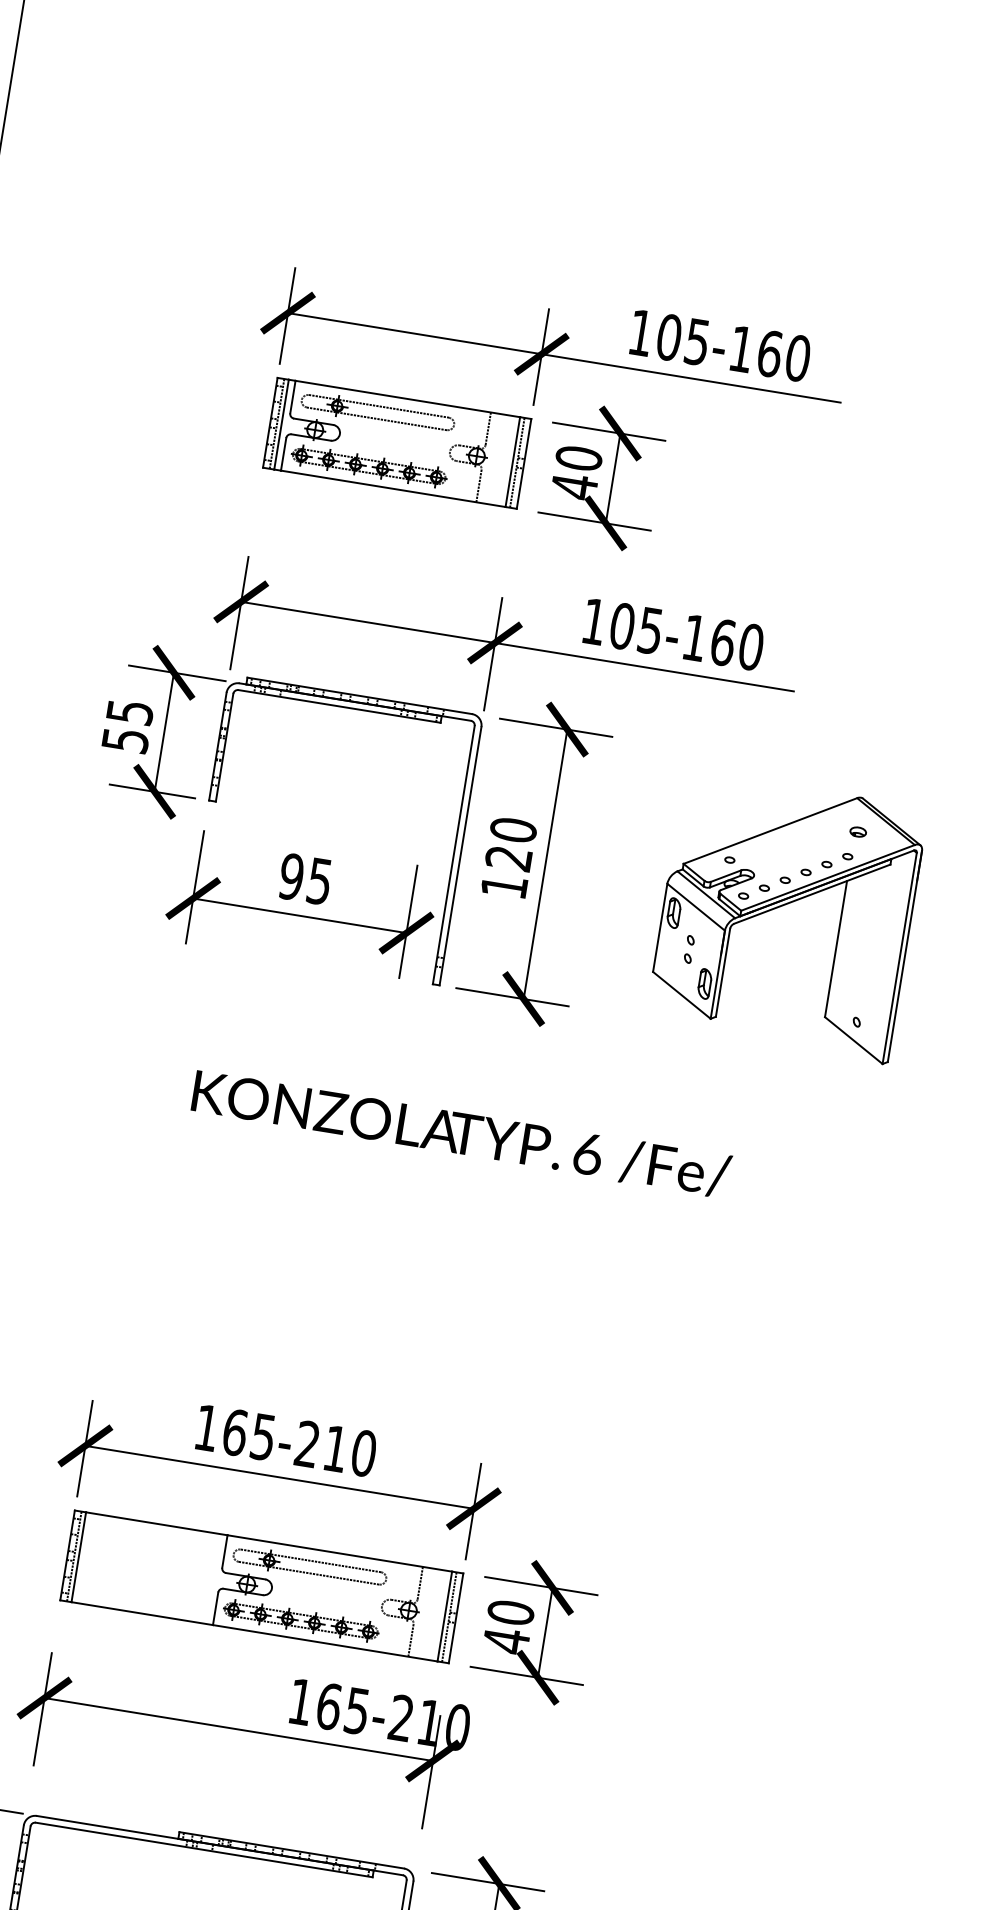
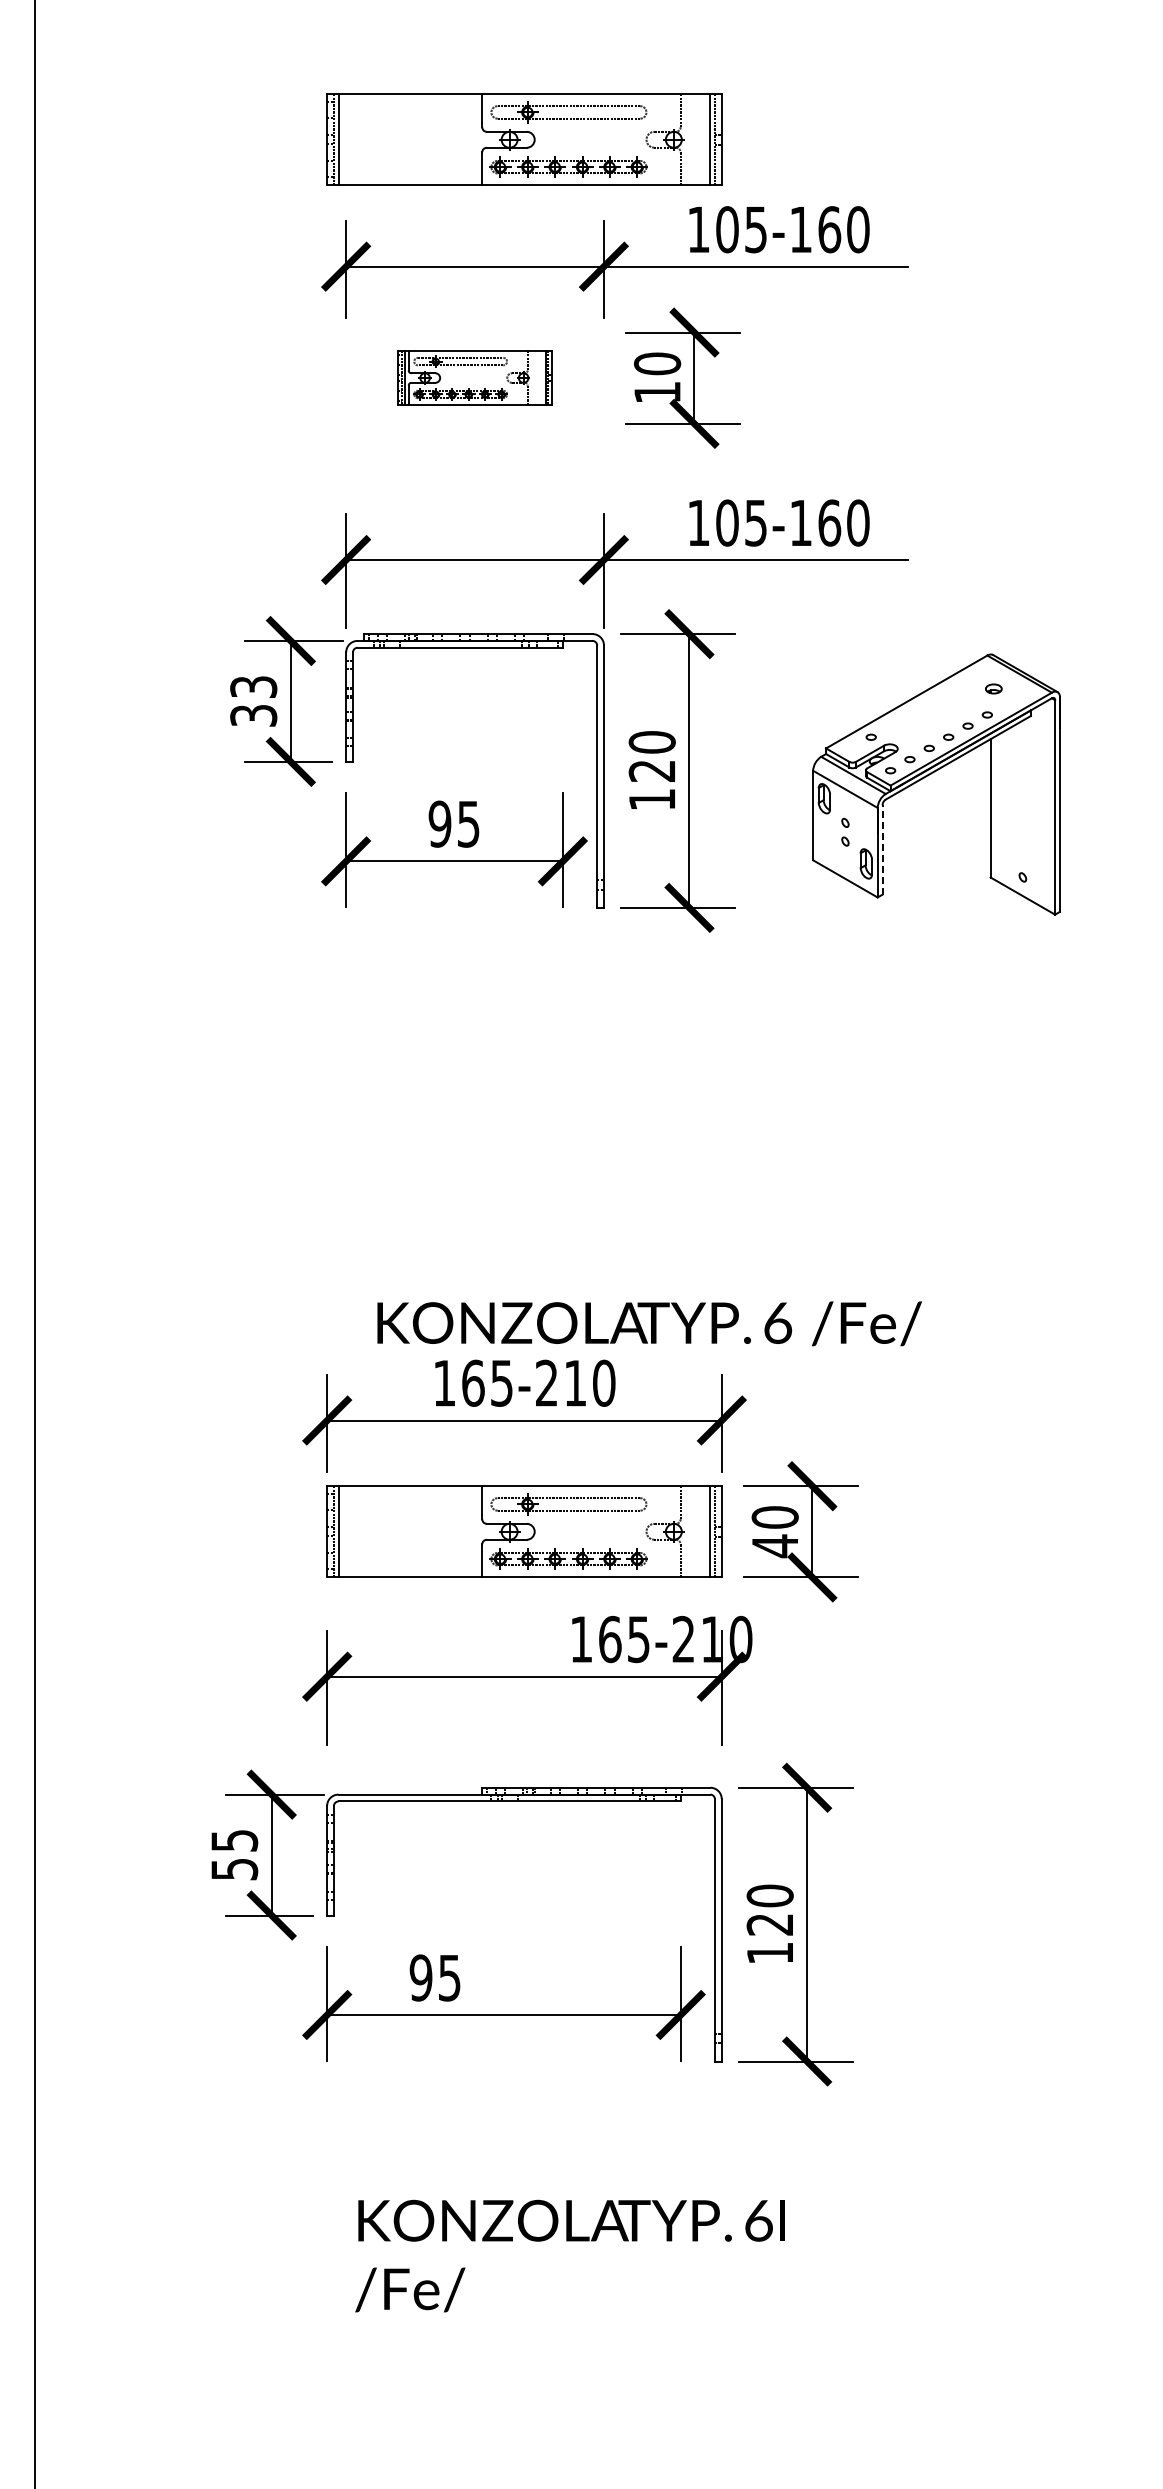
part: (483, 216) -> (524, 139), added
part: (396, 442) -> (474, 377), size x0.6
text: (574, 486) -> (657, 392), 40 -> 10
text: (127, 726) -> (253, 701), 55 -> 33
line: (723, 972) -> (882, 849), solid -> dashed
text: (461, 1134) -> (649, 1323), moved

